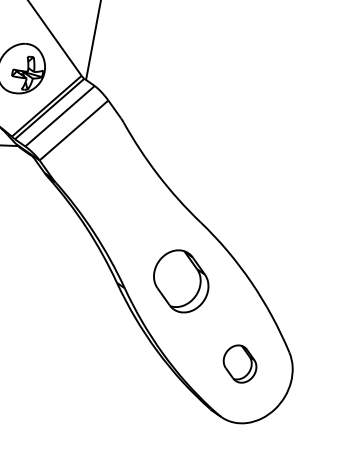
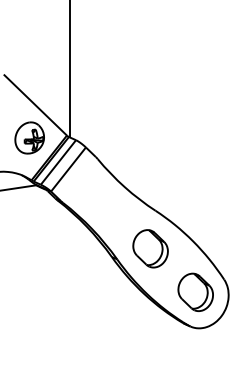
part: (240, 362) -> (195, 291), size x1.67

